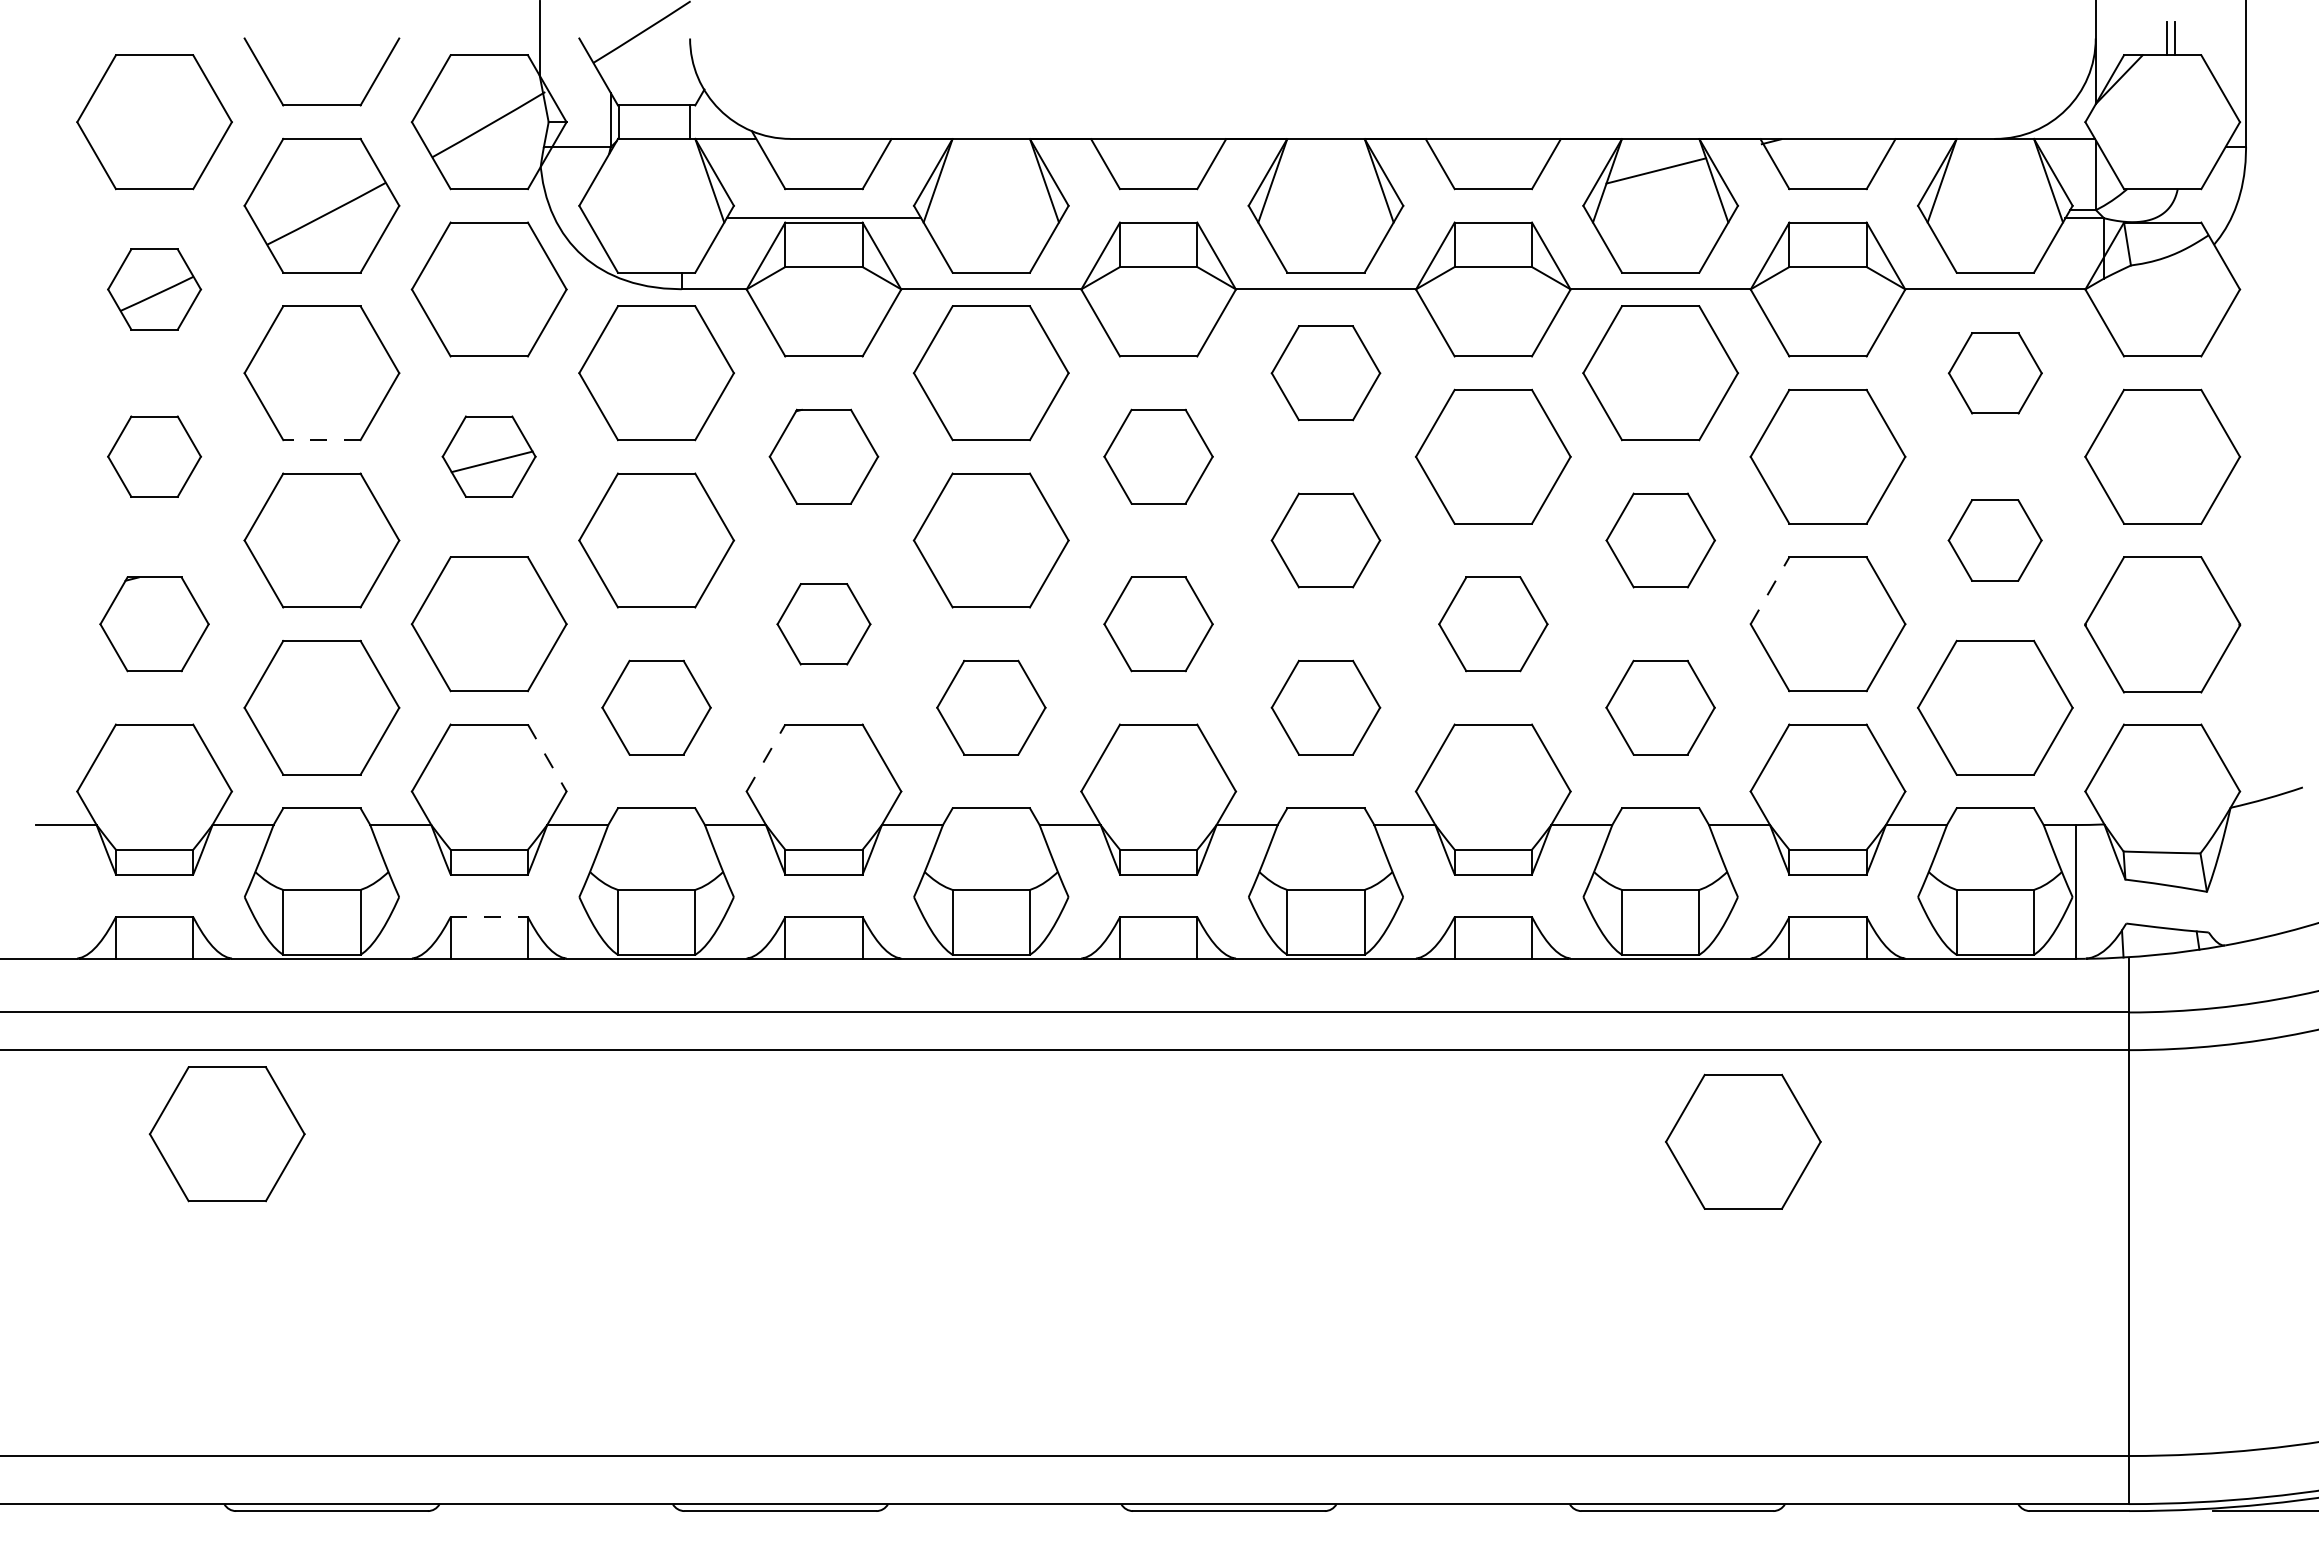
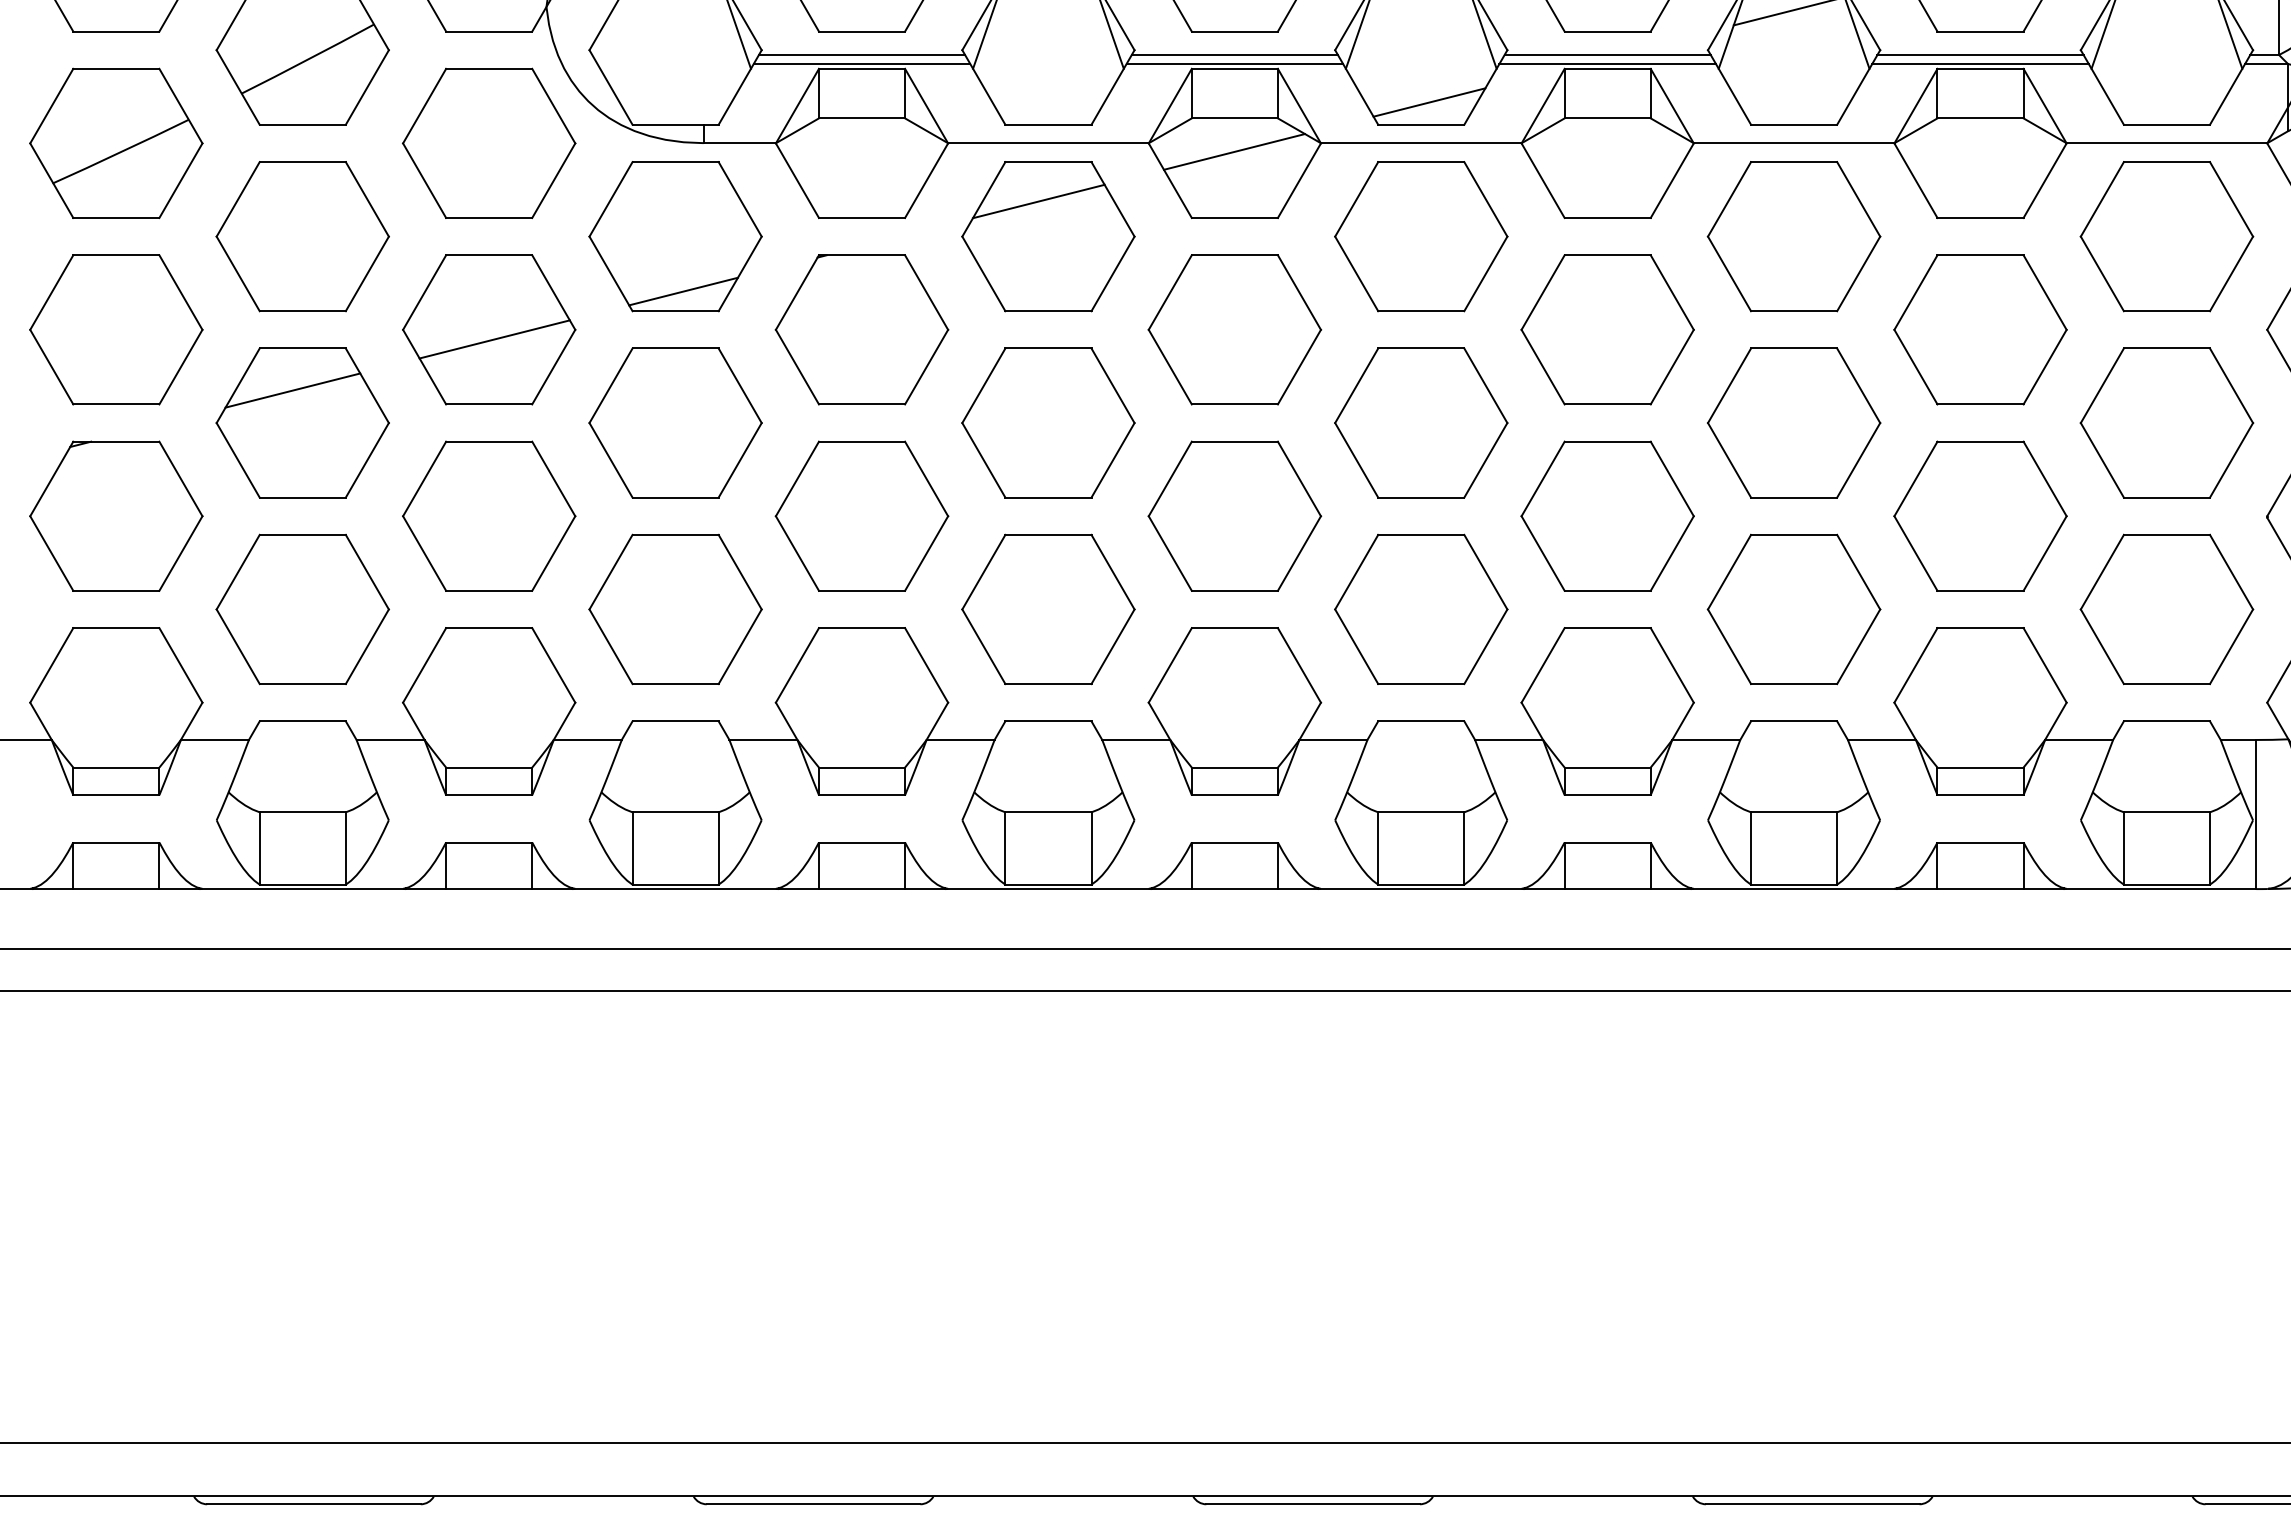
line: (823, 210) -> (861, 55), added
line: (1158, 210) -> (1234, 55), added
line: (1492, 210) -> (1606, 55), added
line: (1827, 210) -> (1979, 55), added
line: (1158, 218) -> (1234, 64), added
line: (1493, 218) -> (1607, 64), added
line: (1827, 218) -> (1979, 64), added
line: (1333, 252) -> (1429, 102), added
part: (154, 289) -> (116, 143), size x1.67
line: (1158, 297) -> (1234, 152), added
line: (982, 341) -> (1038, 201), added
part: (1325, 373) -> (1420, 236), size x1.43
part: (1995, 373) -> (2167, 236), size x1.67
line: (663, 422) -> (683, 291), added
line: (321, 440) -> (302, 311), dashed -> solid
part: (154, 456) -> (116, 329), size x1.67
part: (488, 456) -> (488, 329), size x1.67
part: (823, 456) -> (861, 329), size x1.43
part: (1158, 456) -> (1234, 329), size x1.43
line: (312, 511) -> (292, 390), added
part: (1325, 540) -> (1420, 423), size x1.43
part: (1660, 540) -> (1793, 423), size x1.43
part: (1994, 540) -> (2166, 423), size x1.67
line: (1770, 590) -> (1916, 478), dashed -> solid
part: (154, 624) -> (116, 516), size x1.43
part: (823, 624) -> (861, 516), size x1.67
part: (1158, 624) -> (1234, 516), size x1.43
part: (1493, 624) -> (1607, 516), size x1.43
part: (656, 707) -> (675, 609), size x1.43
part: (991, 707) -> (1048, 609), size x1.43
part: (1325, 707) -> (1420, 609), size x1.43
part: (1660, 707) -> (1793, 609), size x1.43
line: (547, 758) -> (554, 665), dashed -> solid
line: (766, 758) -> (798, 665), dashed -> solid
line: (489, 917) -> (489, 842), dashed -> solid
part: (226, 1134) -> (196, 1084), removed
part: (1743, 1141) -> (1886, 1092), removed

